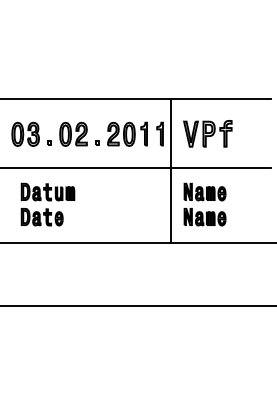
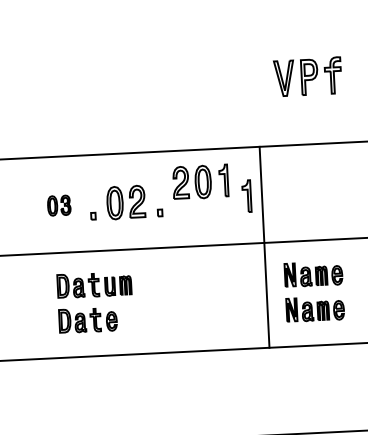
part: (25, 133) -> (59, 204), size x0.6
part: (127, 133) -> (200, 180), moved
part: (207, 133) -> (307, 76), moved

